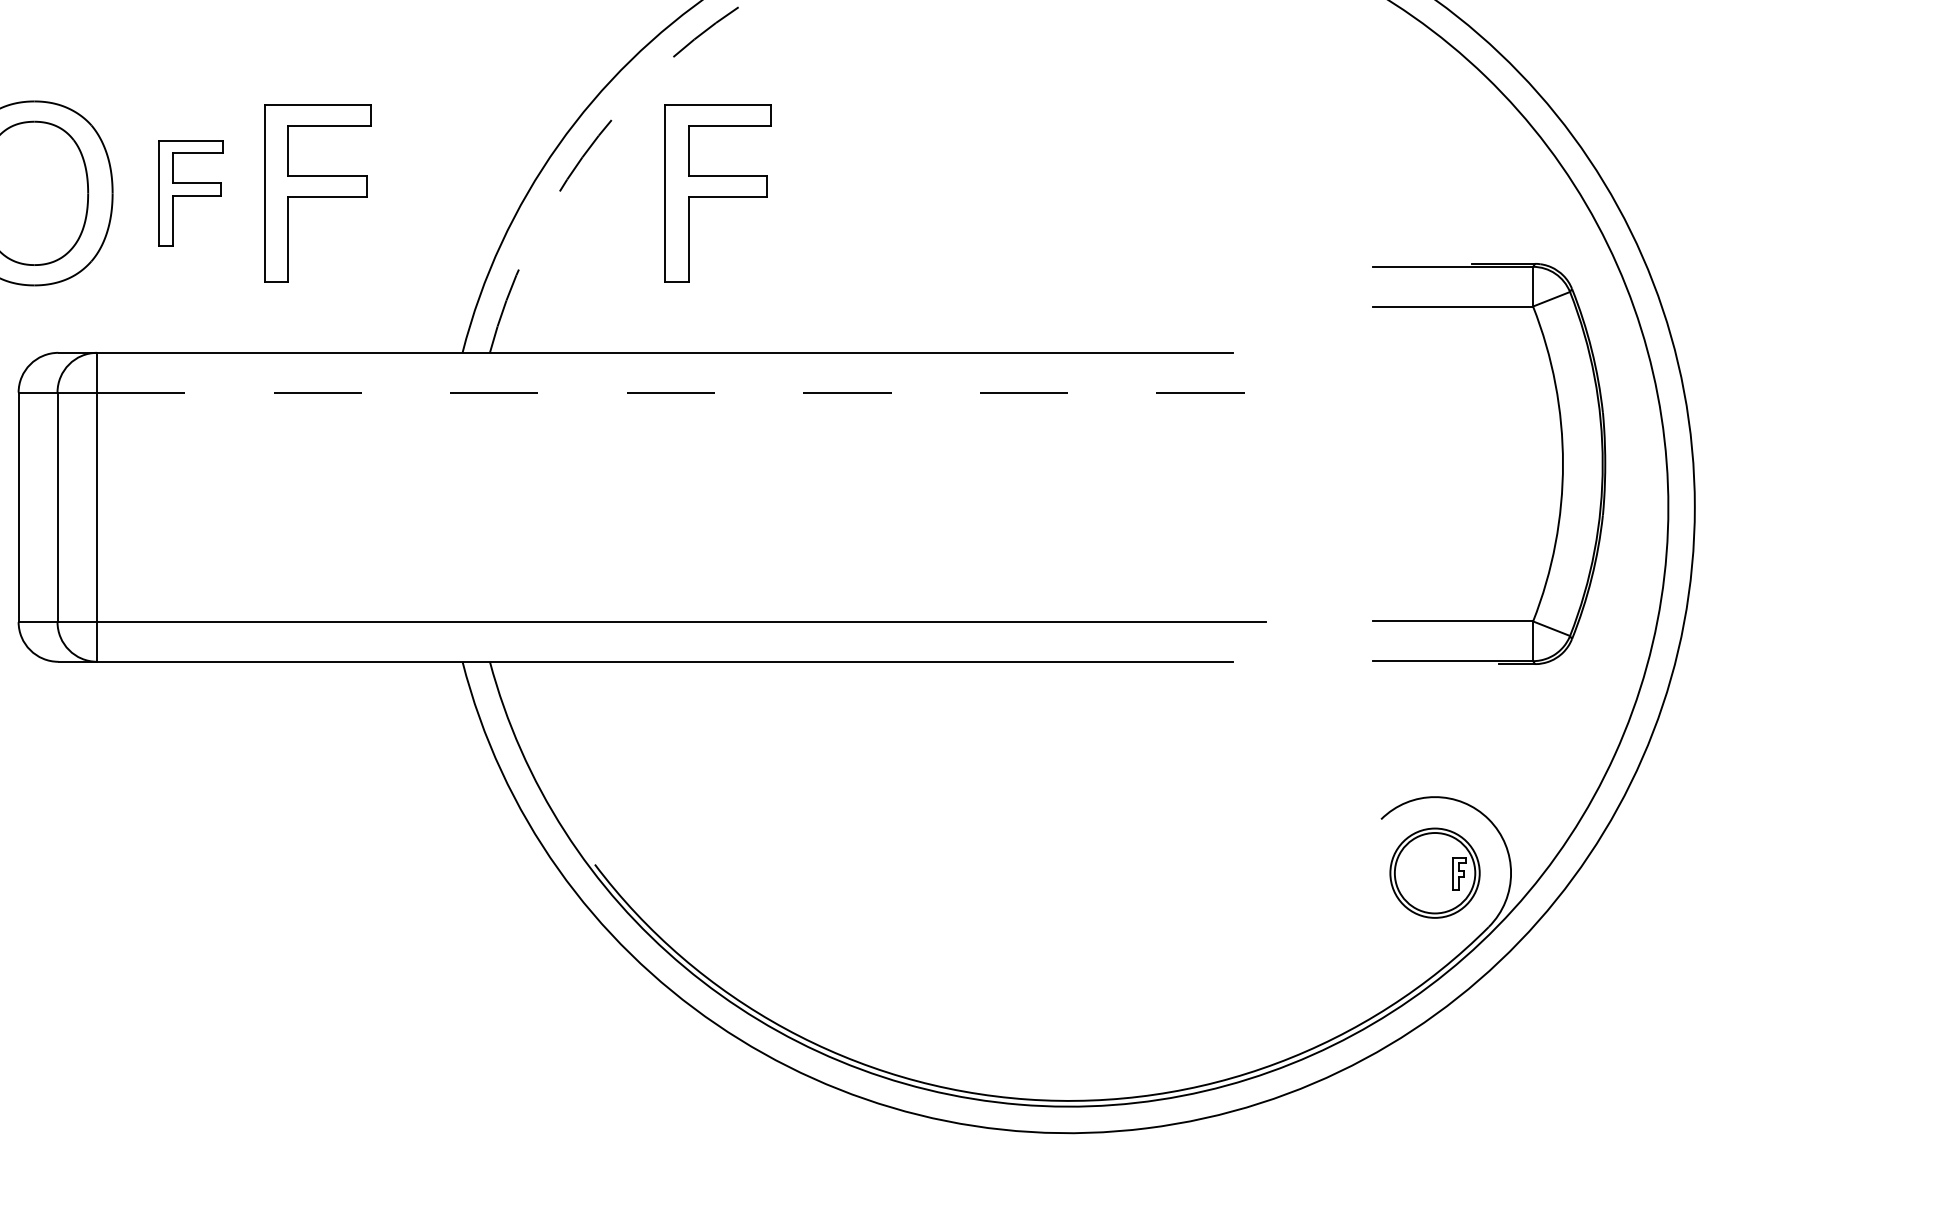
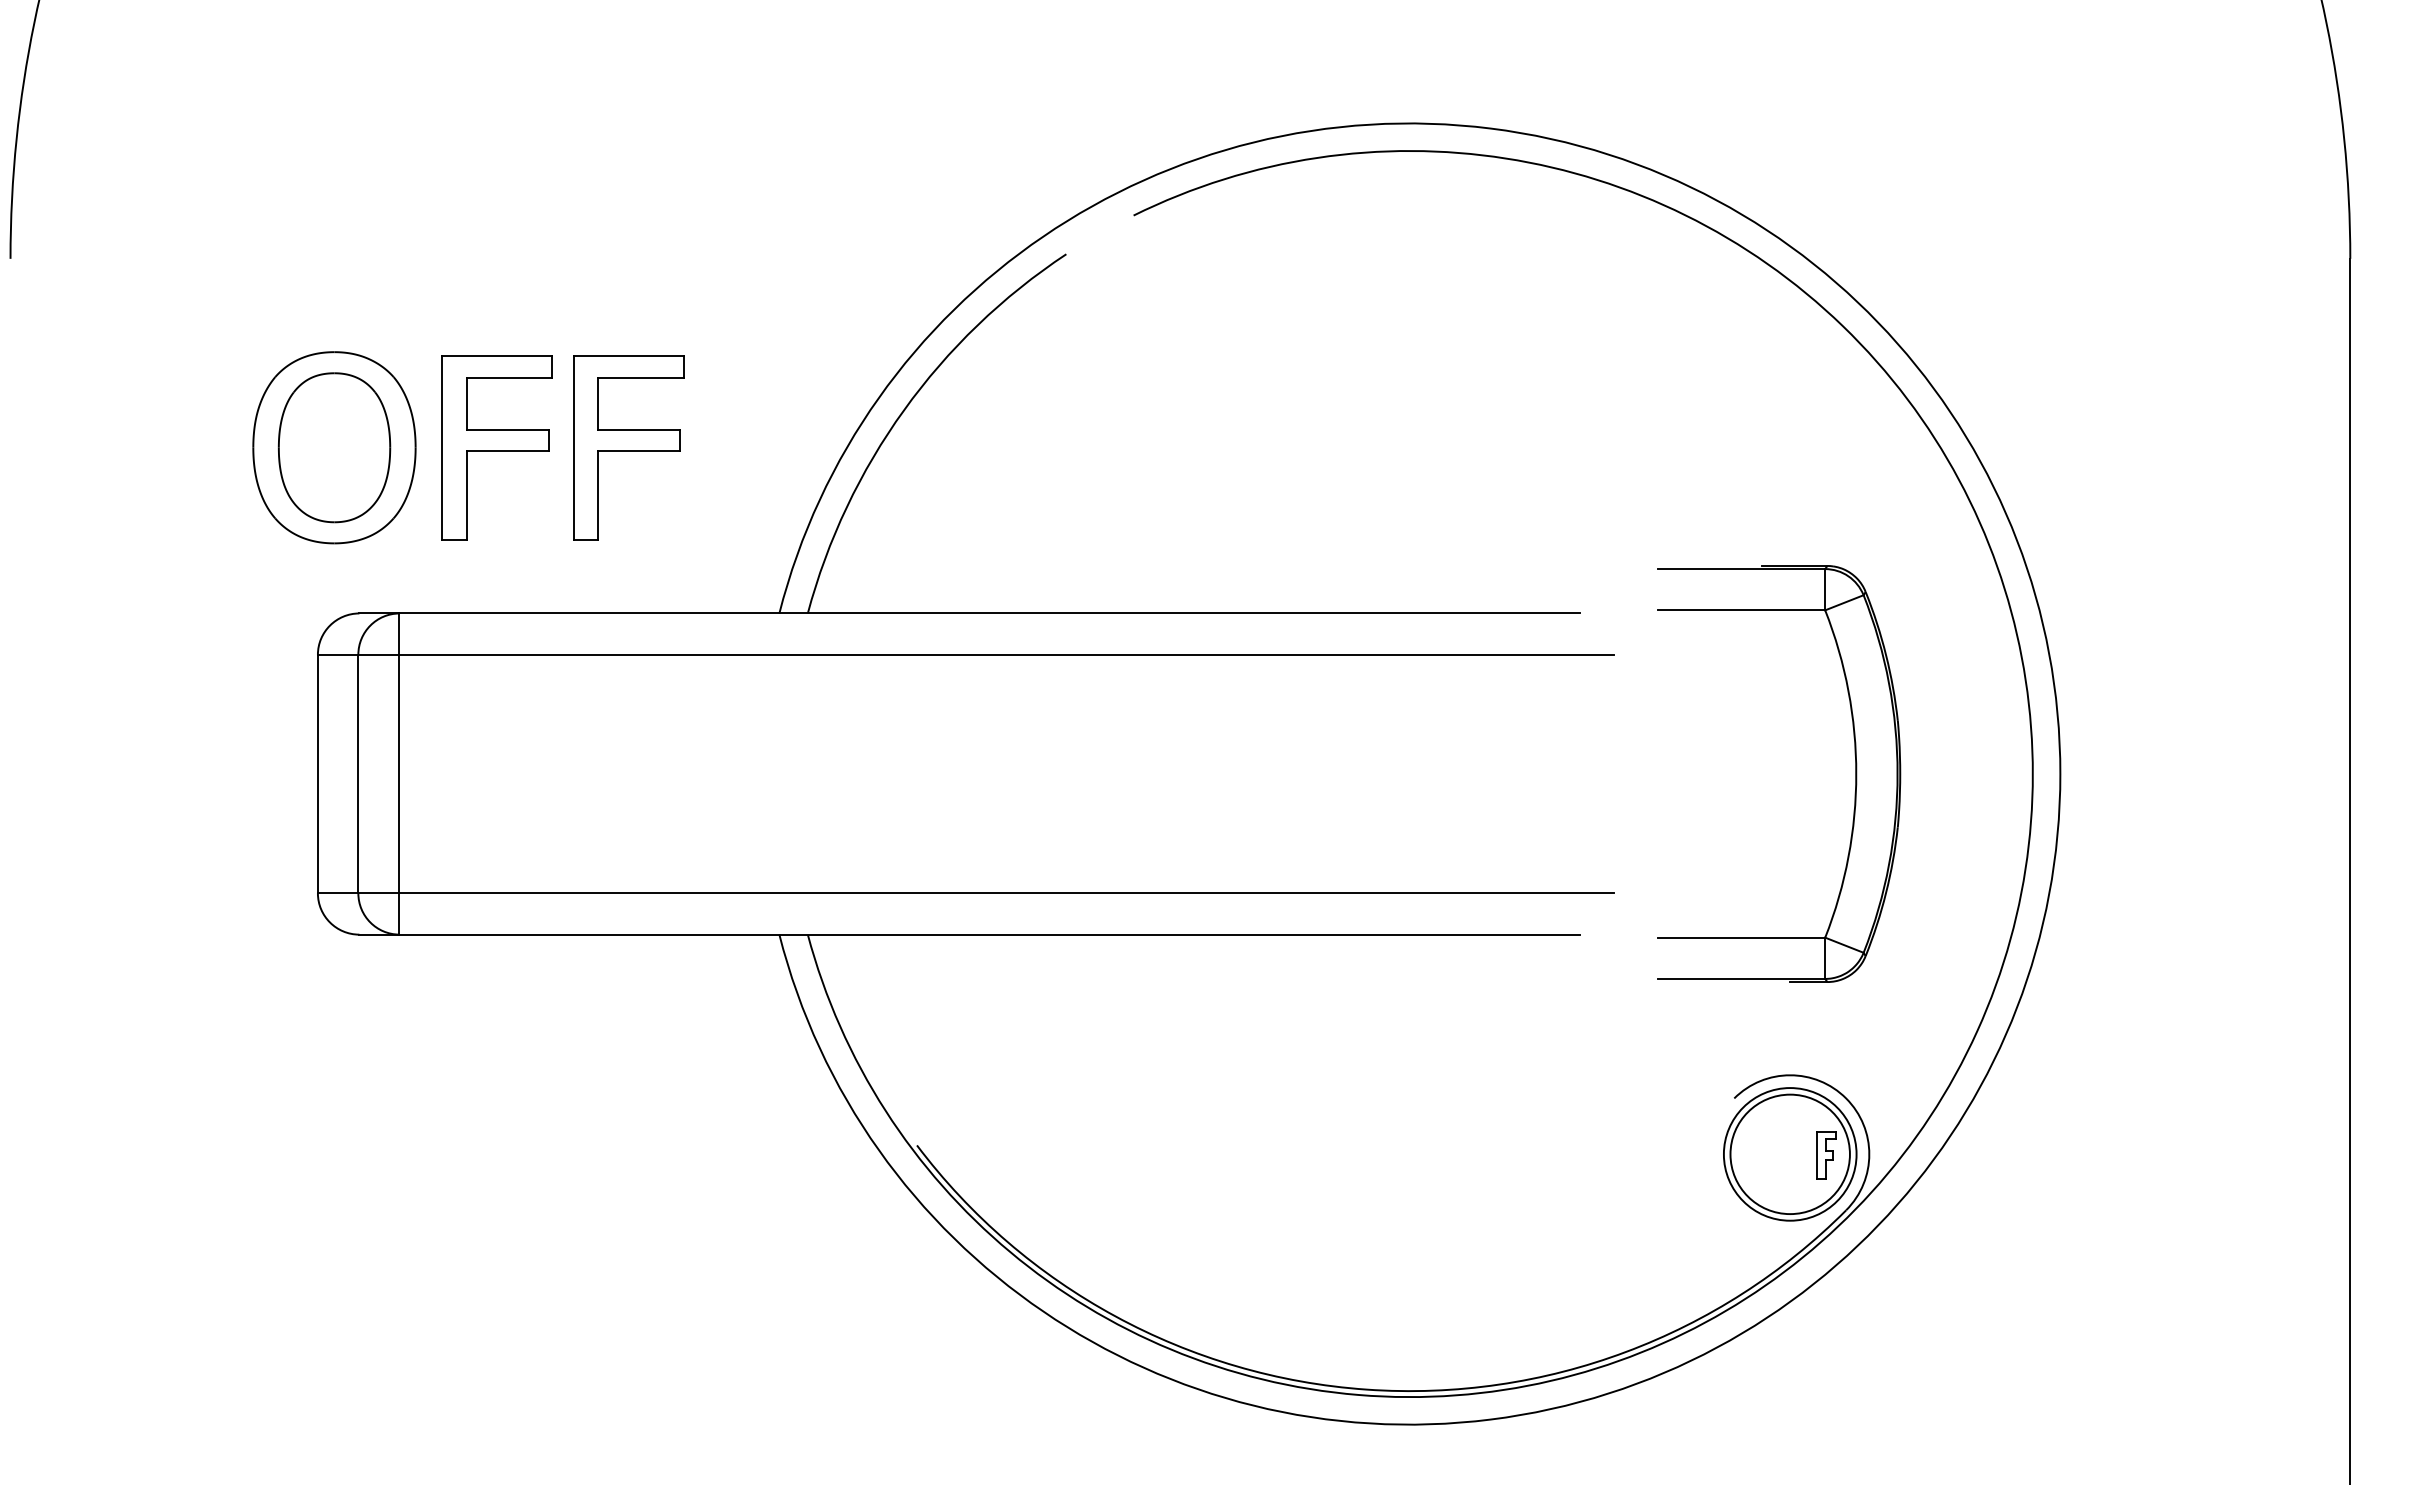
arc: (582, 157) -> (904, 410), dashed -> solid
part: (190, 193) -> (496, 447), size x1.67
part: (717, 193) -> (1044, 447), removed
line: (682, 392) -> (1007, 654), dashed -> solid
part: (1562, 463) -> (1855, 773), moved
part: (1435, 873) -> (1790, 1154), size x1.43

